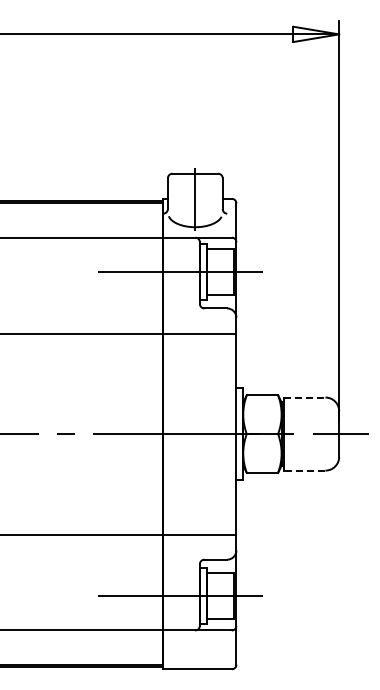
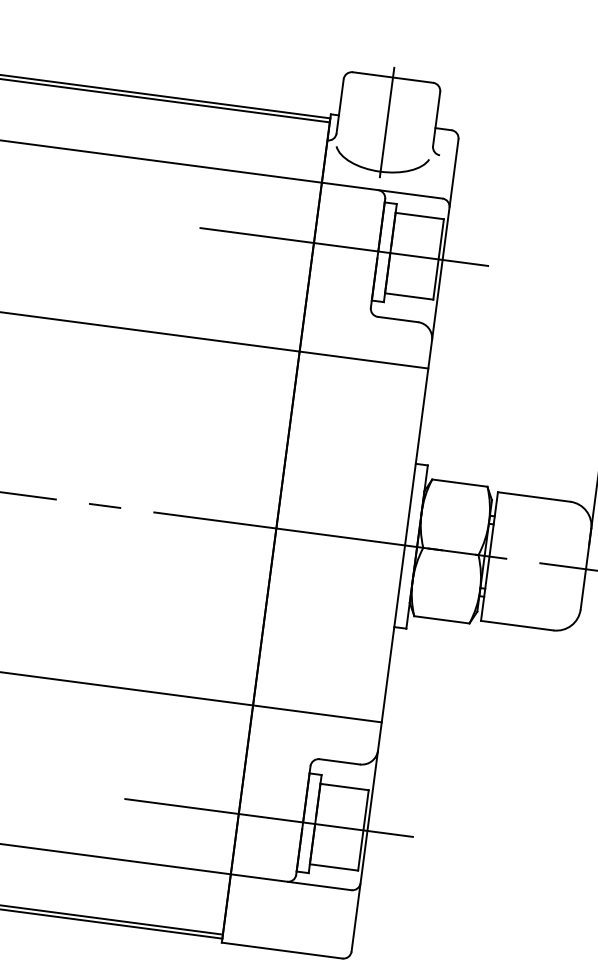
line: (304, 397) -> (533, 496), dashed -> solid
line: (304, 470) -> (516, 625), dashed -> solid

